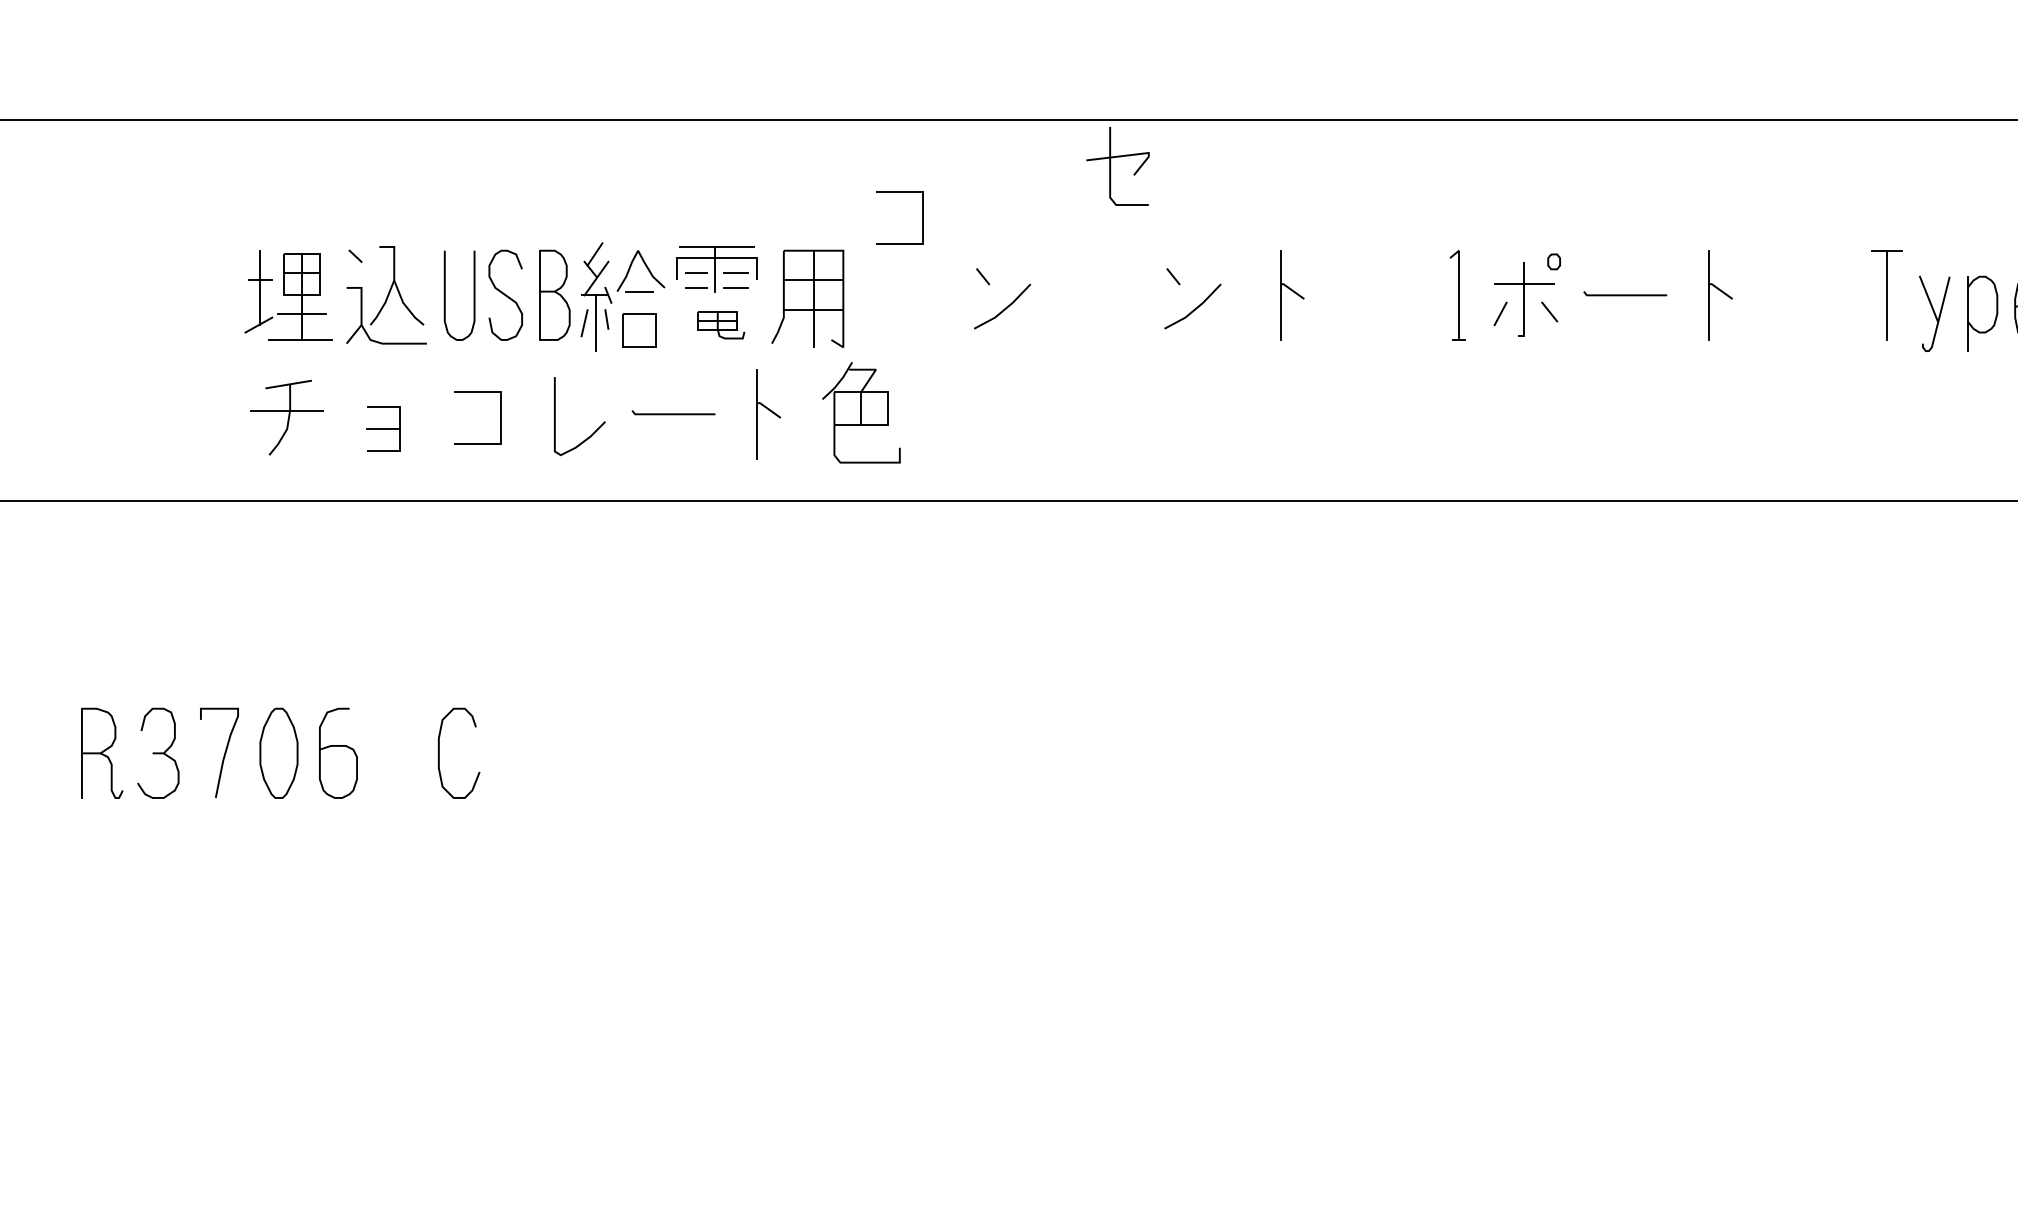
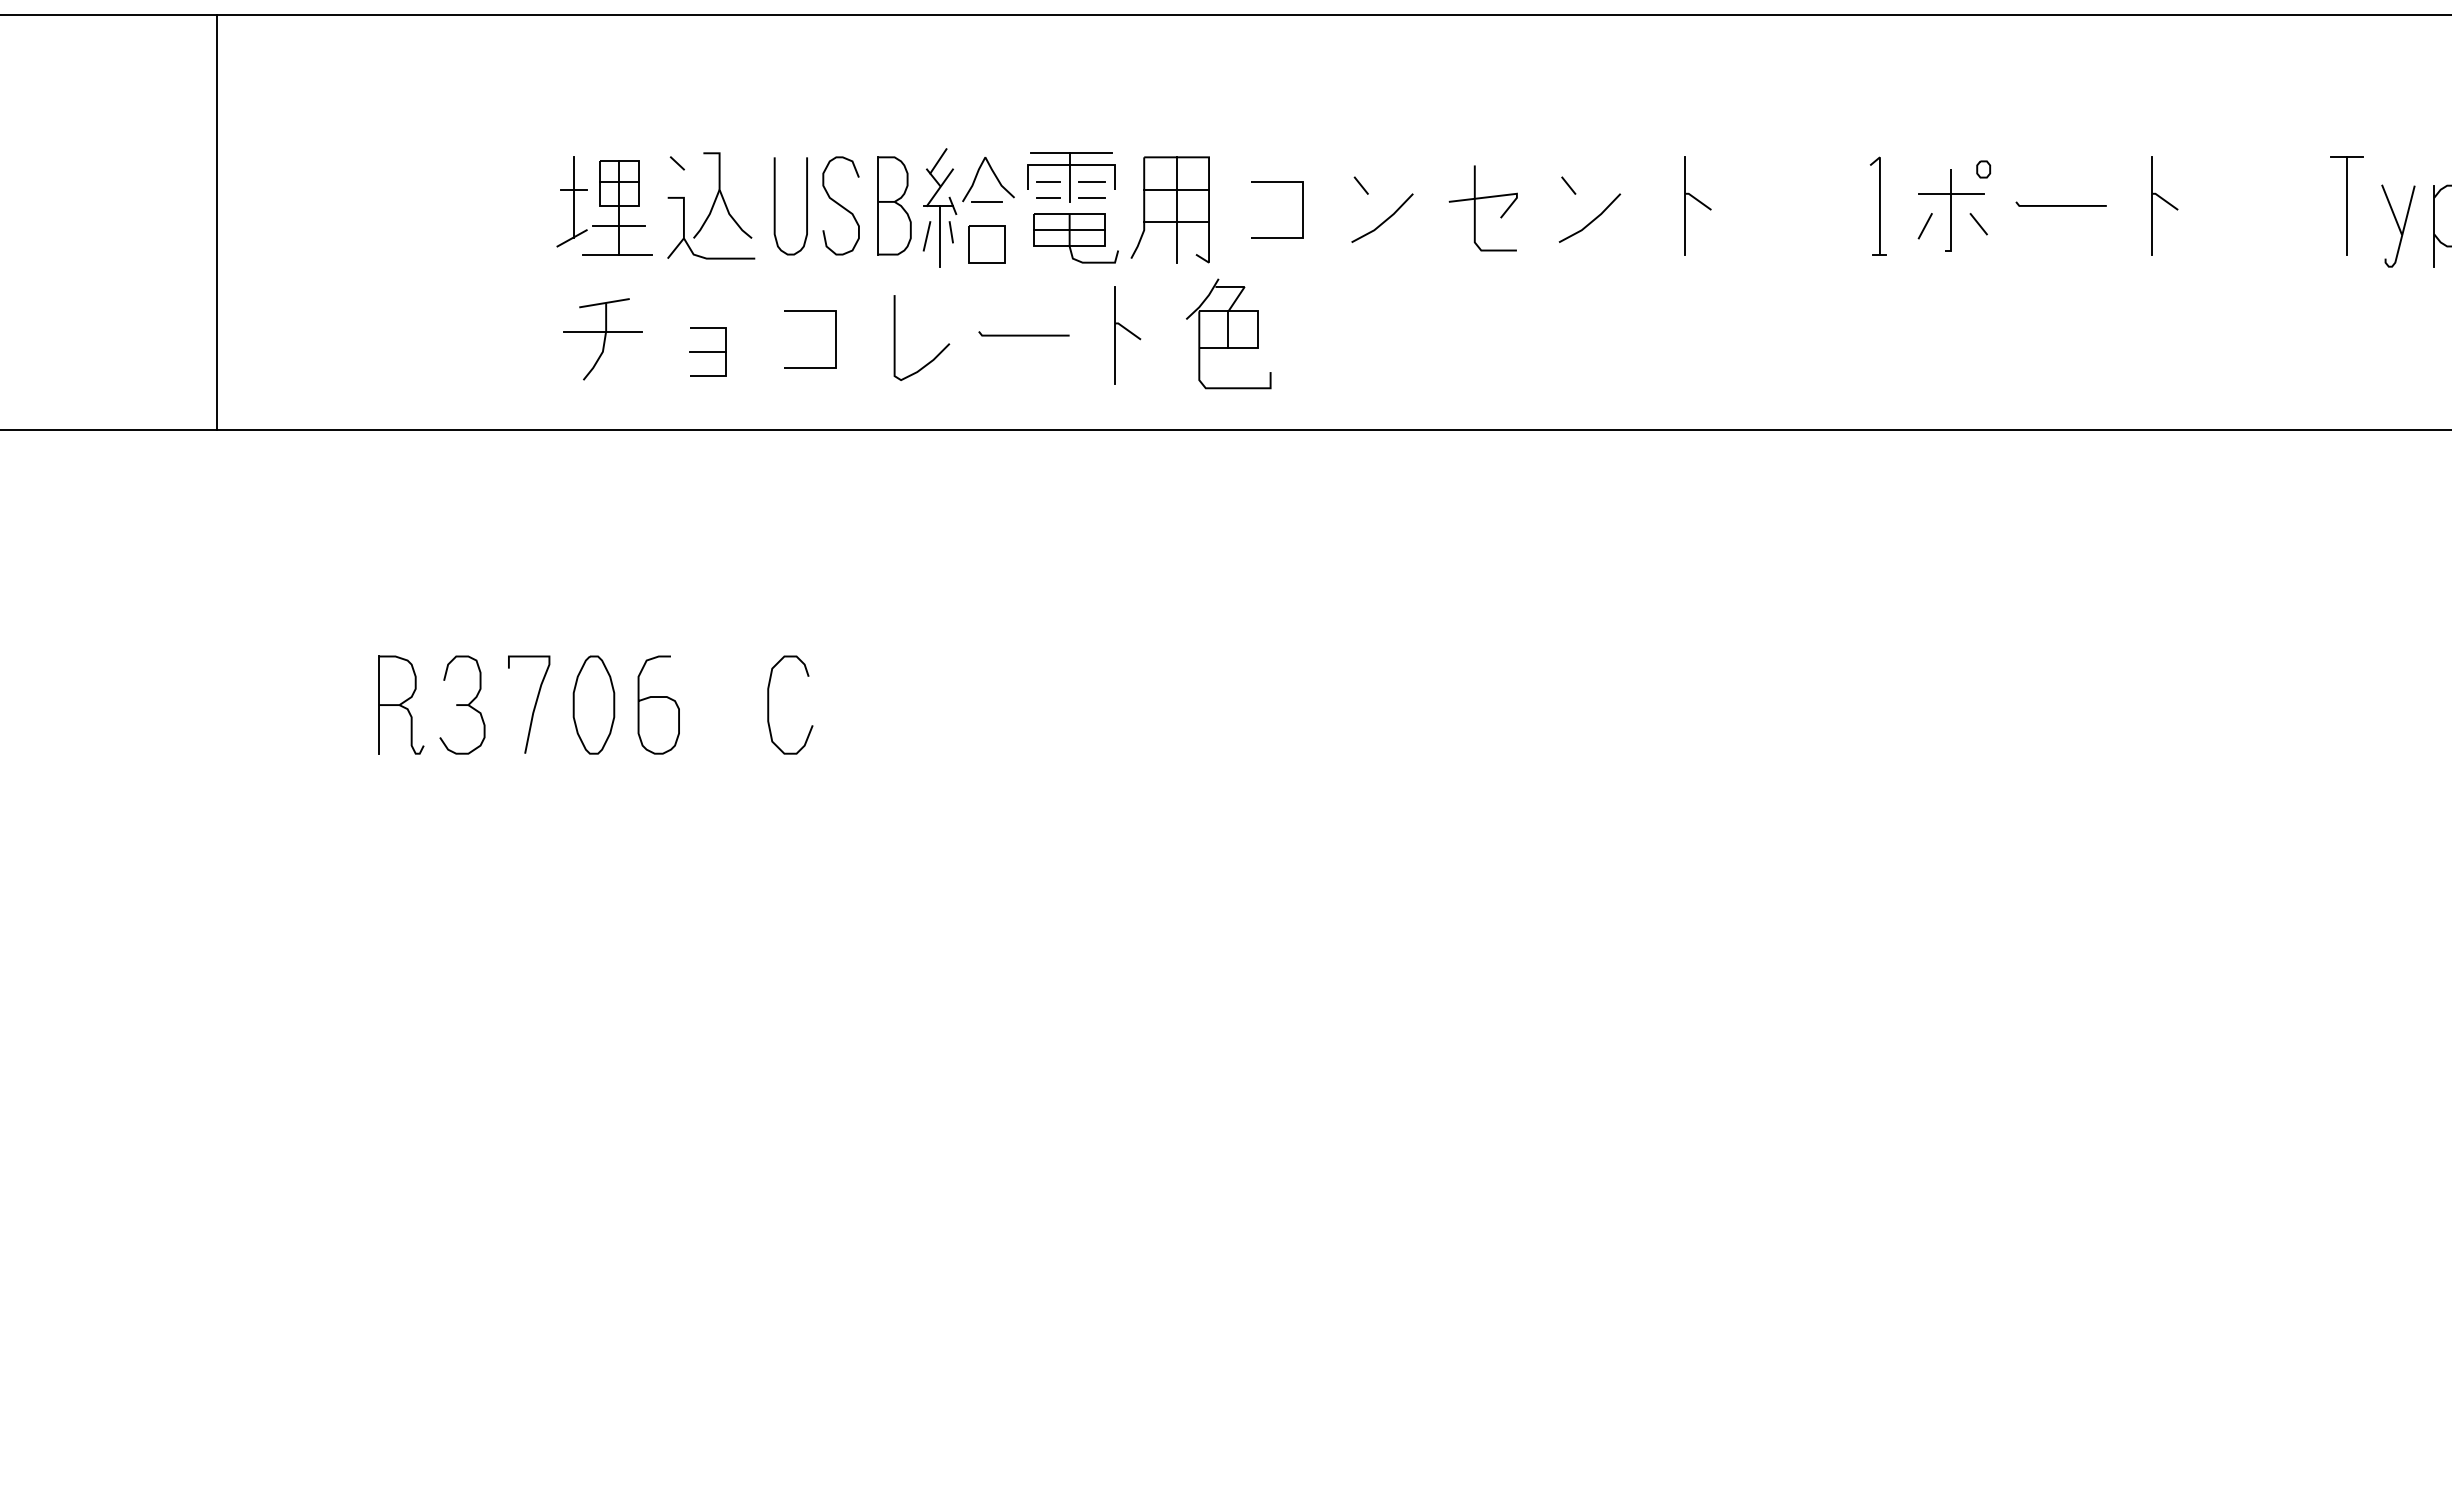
part: (1110, 166) -> (1475, 208), moved
line: (922, 217) -> (1302, 209), moved
part: (720, 325) -> (1075, 238), size x1.67

